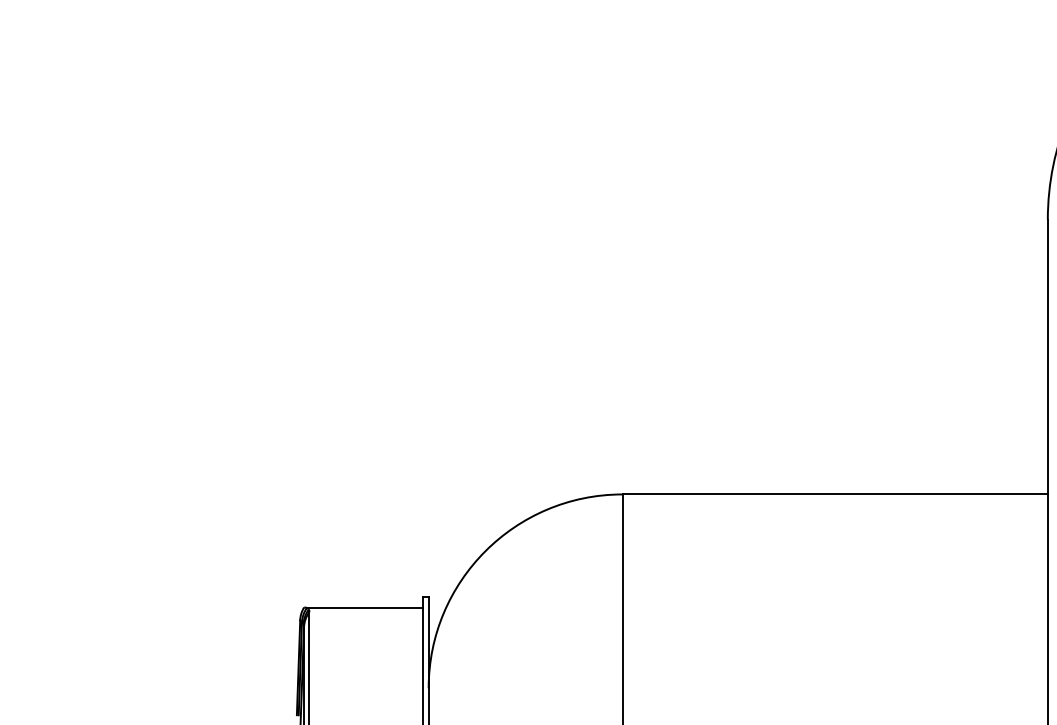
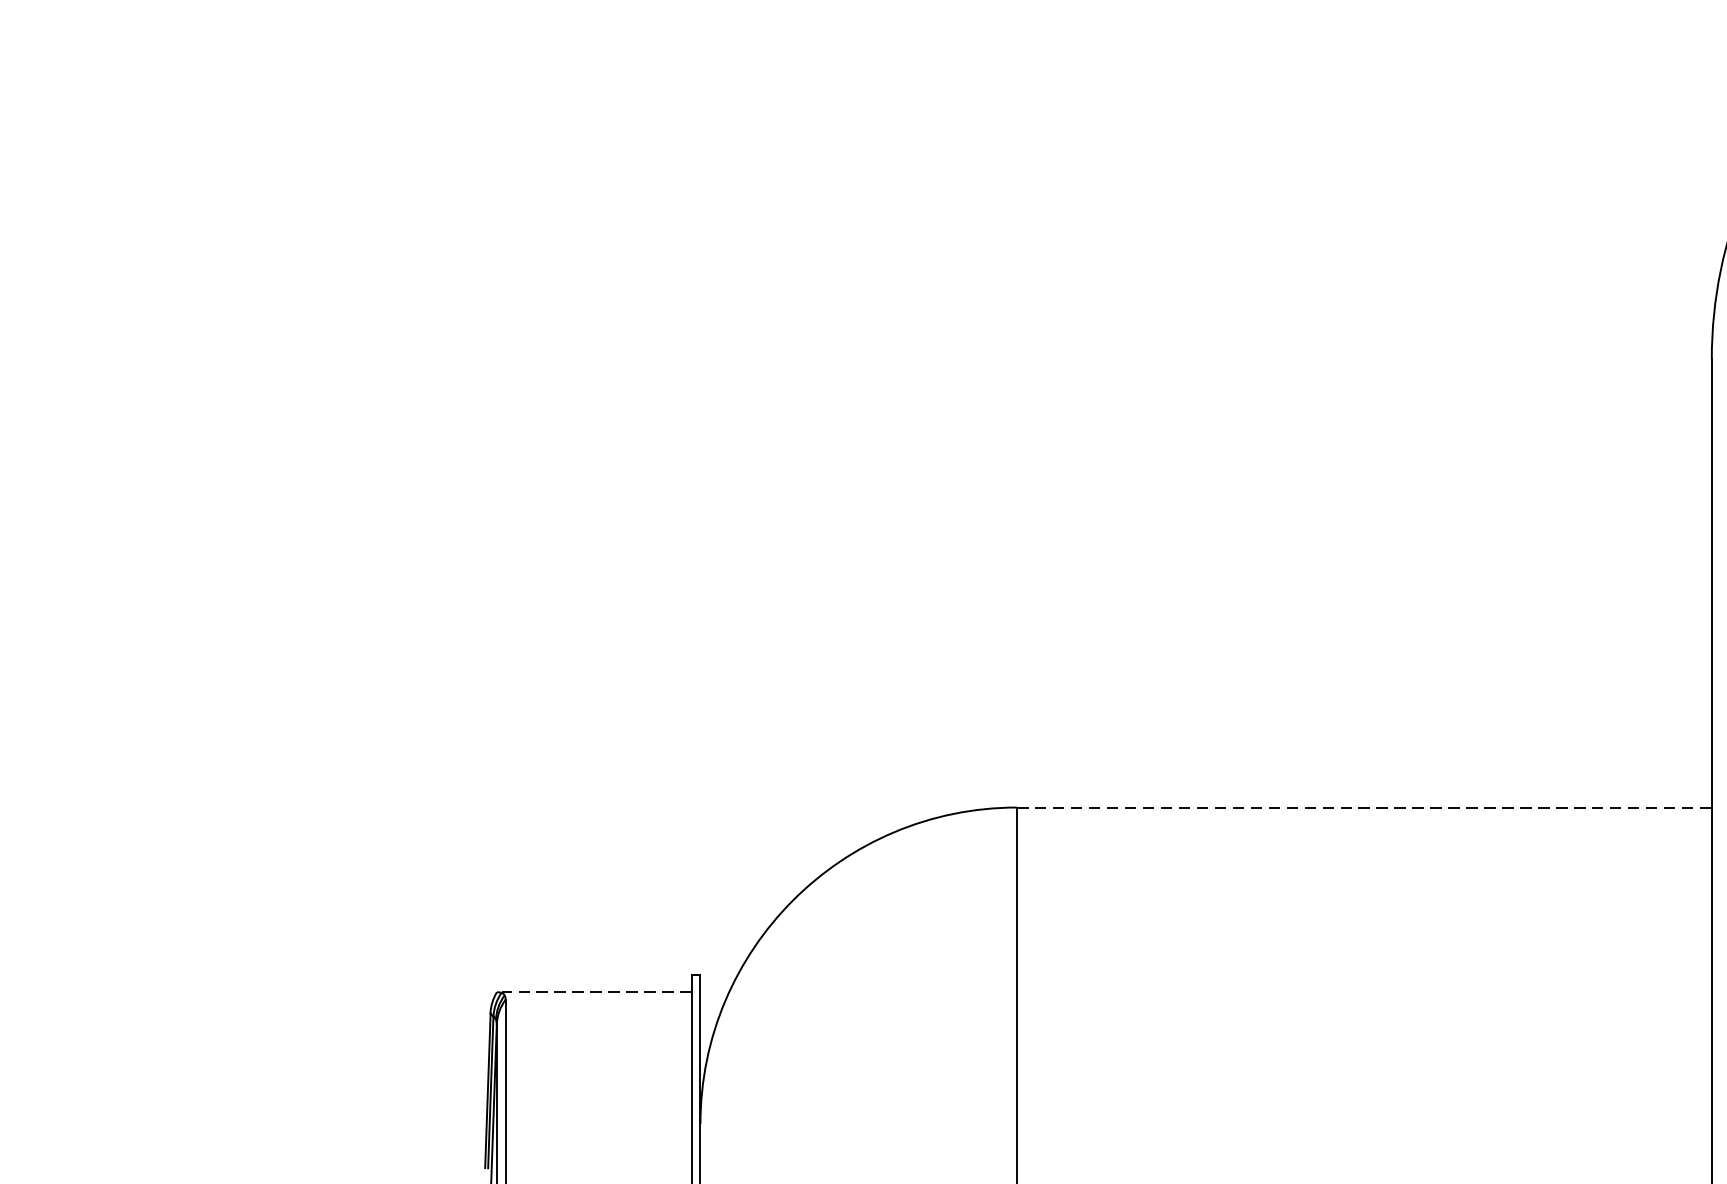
line: (835, 494) -> (1364, 807), solid -> dashed
line: (364, 607) -> (595, 992), solid -> dashed

